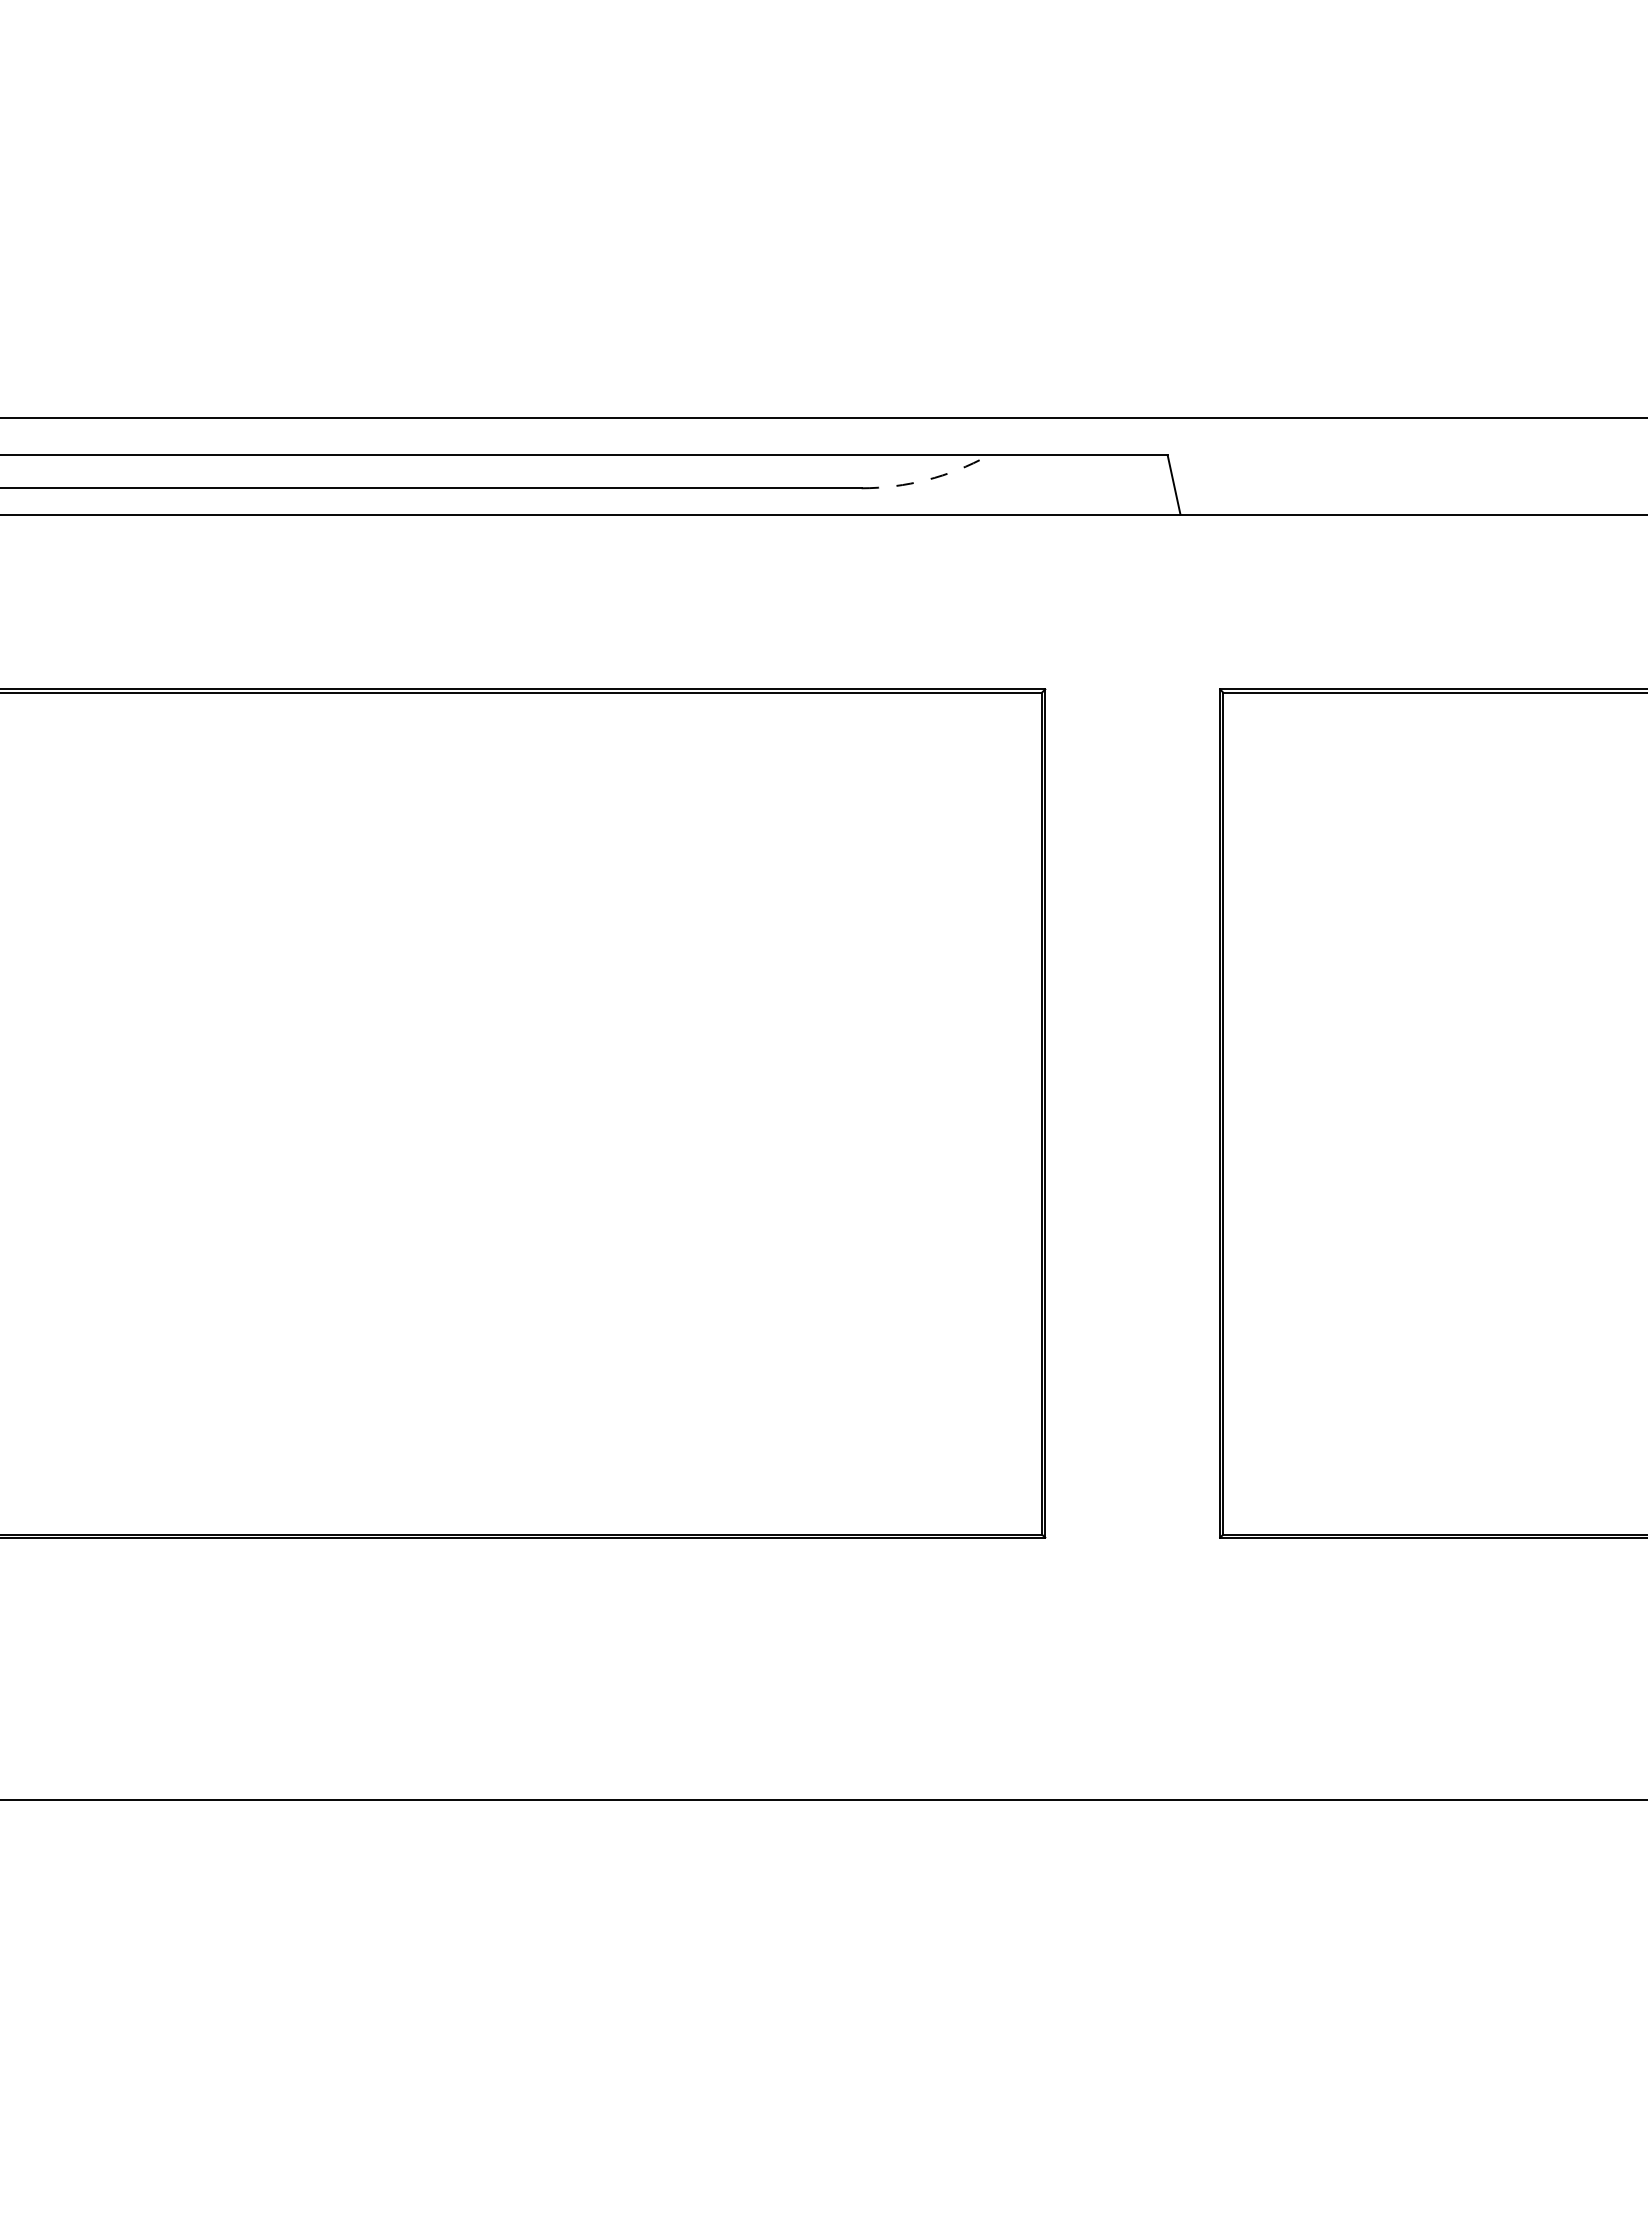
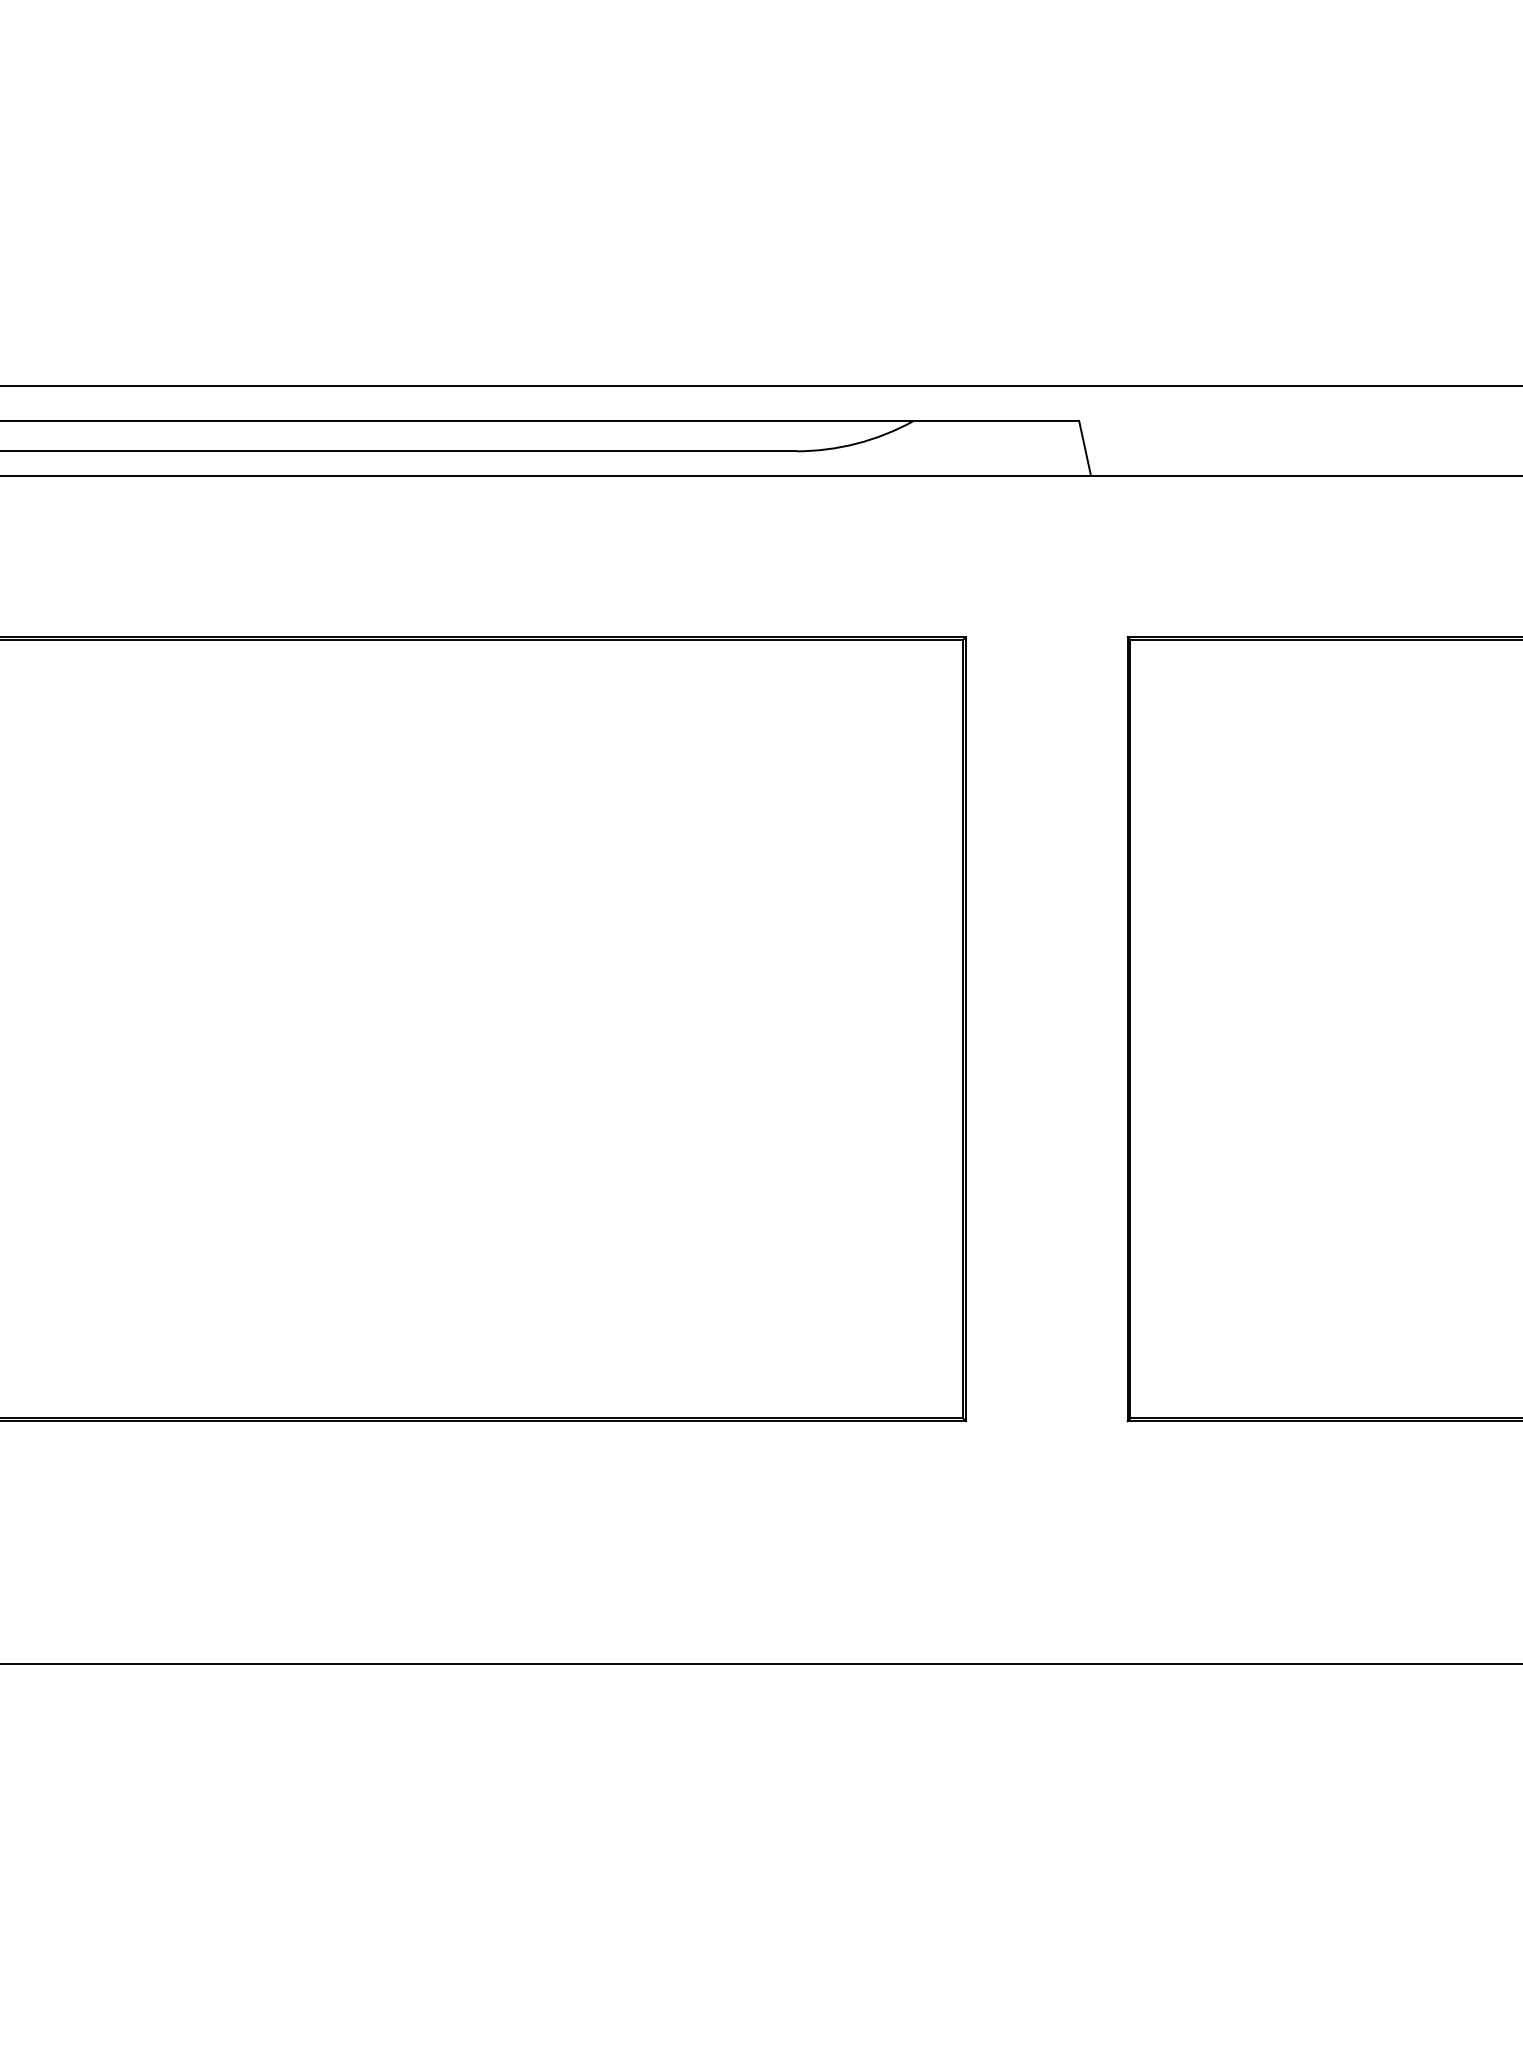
arc: (926, 480) -> (856, 444), dashed -> solid

